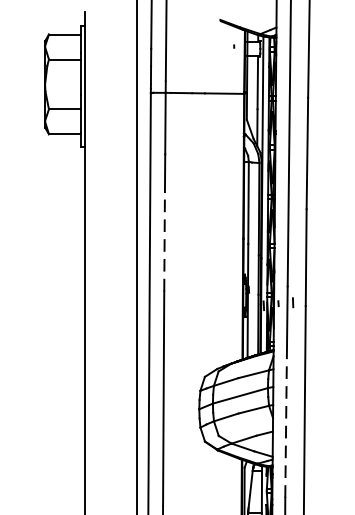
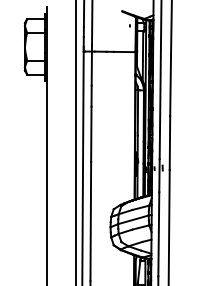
line: (164, 242) -> (91, 134), dashed -> solid
line: (285, 420) -> (158, 233), dashed -> solid

